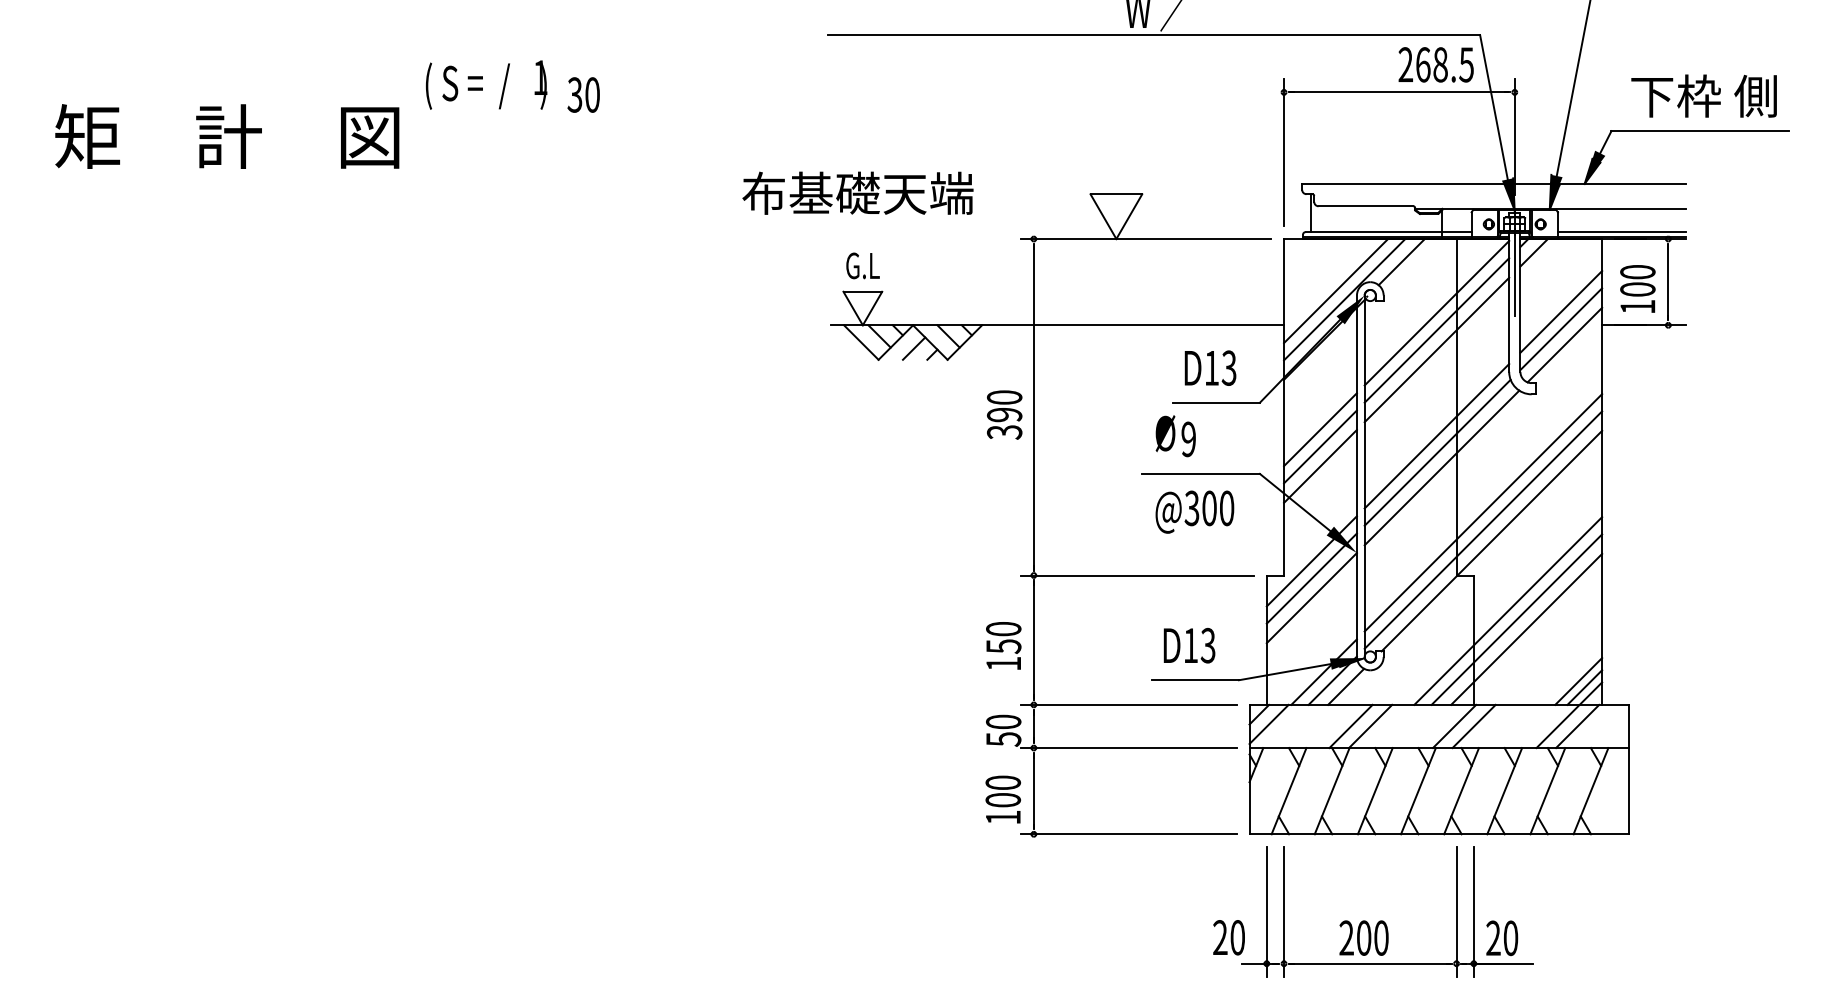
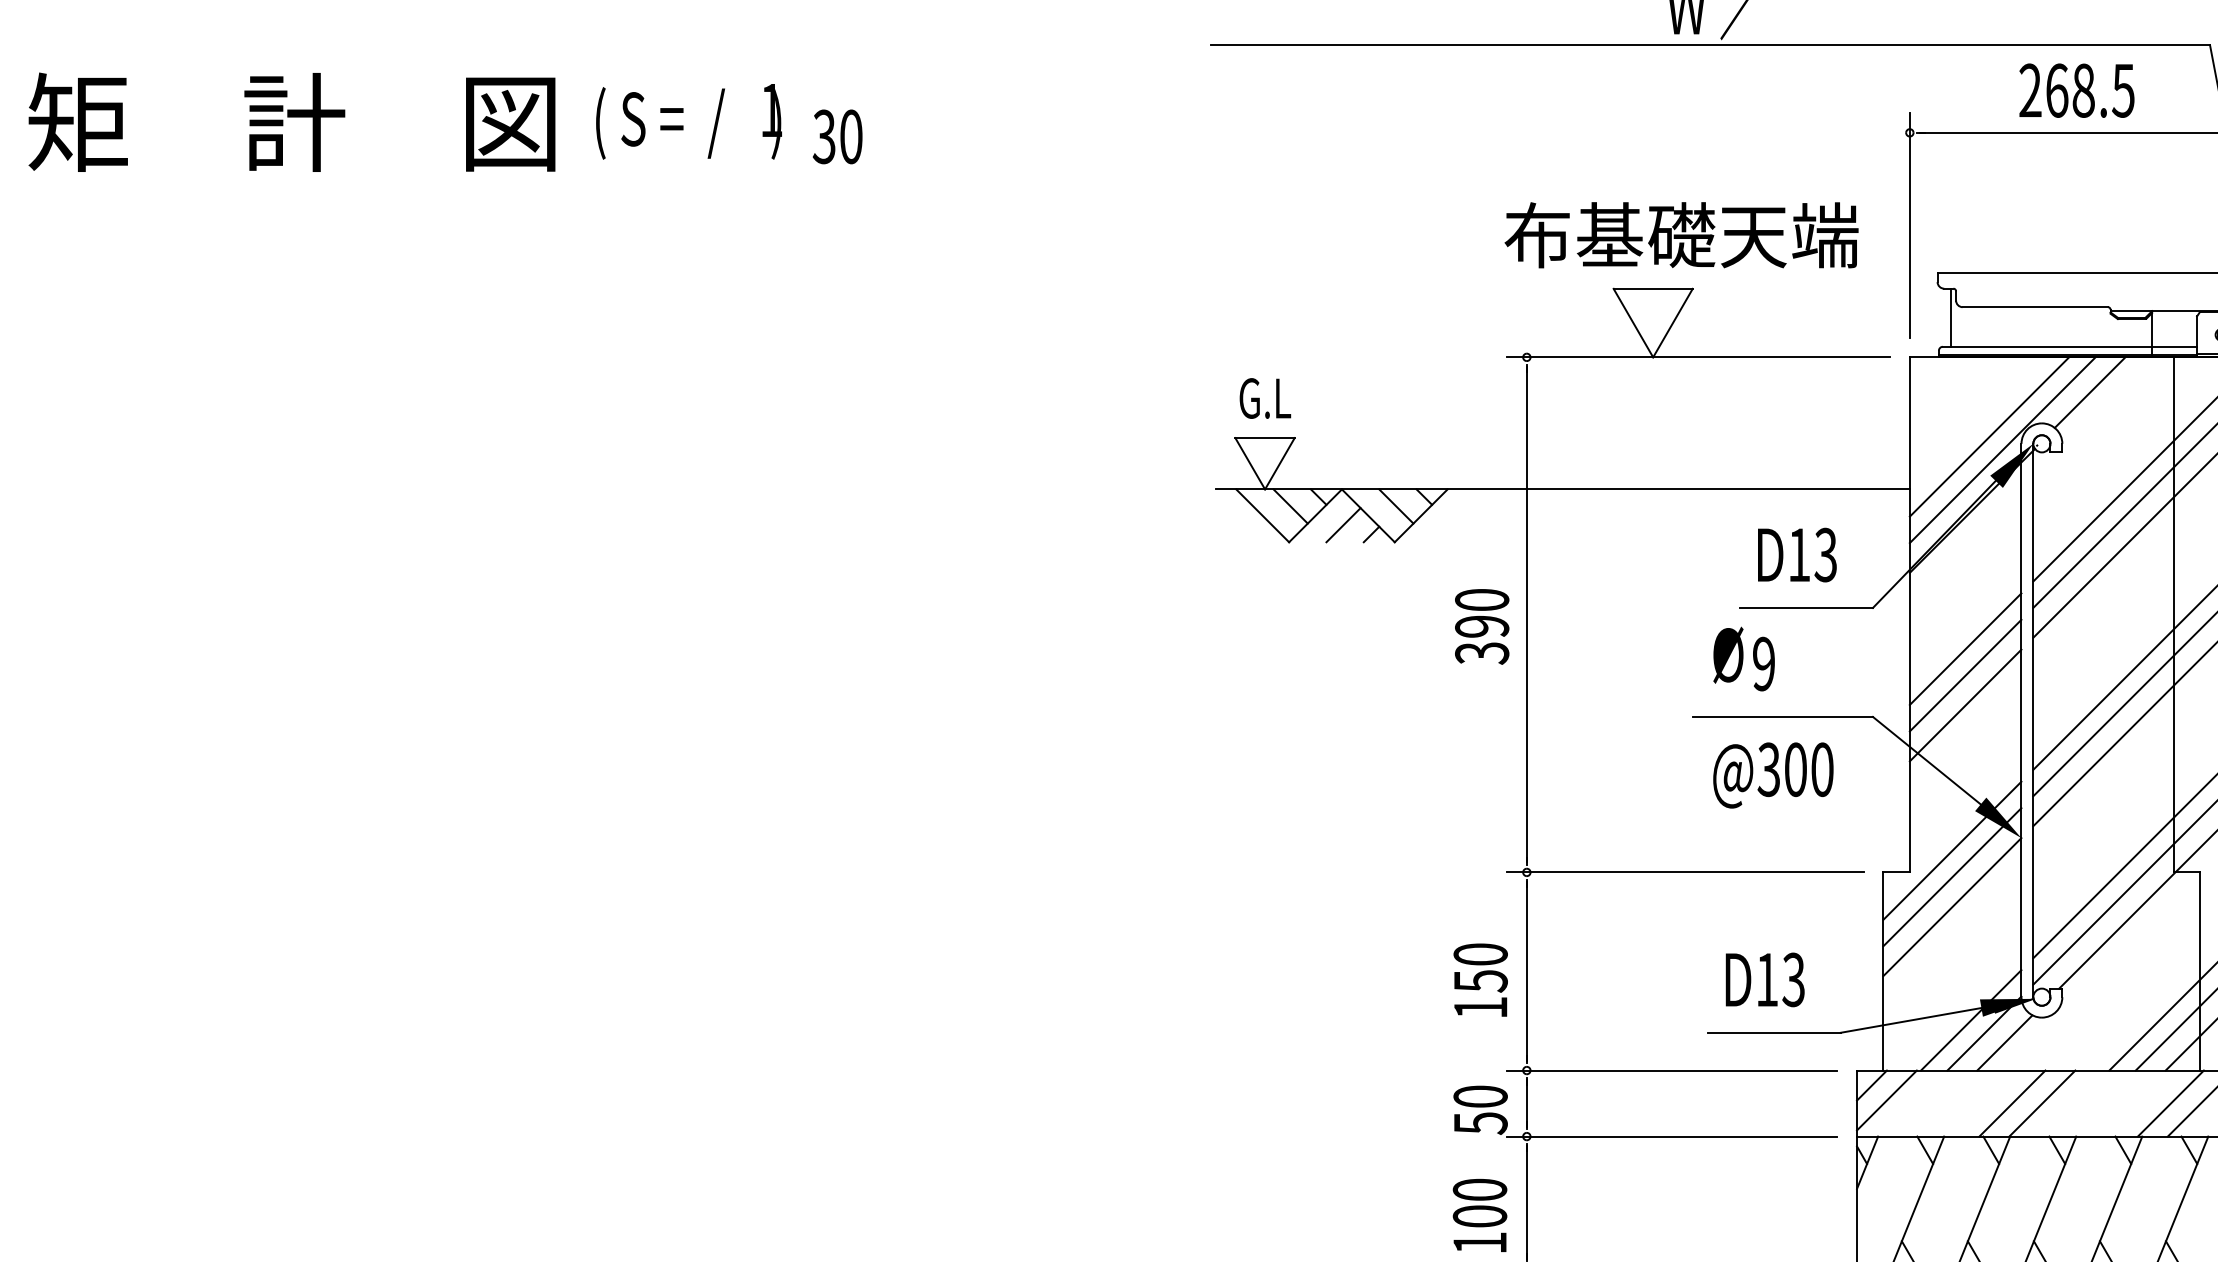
text: (1435, 64) -> (2075, 90), moved
text: (227, 136) -> (292, 122), moved
text: (857, 192) -> (1680, 234), moved

